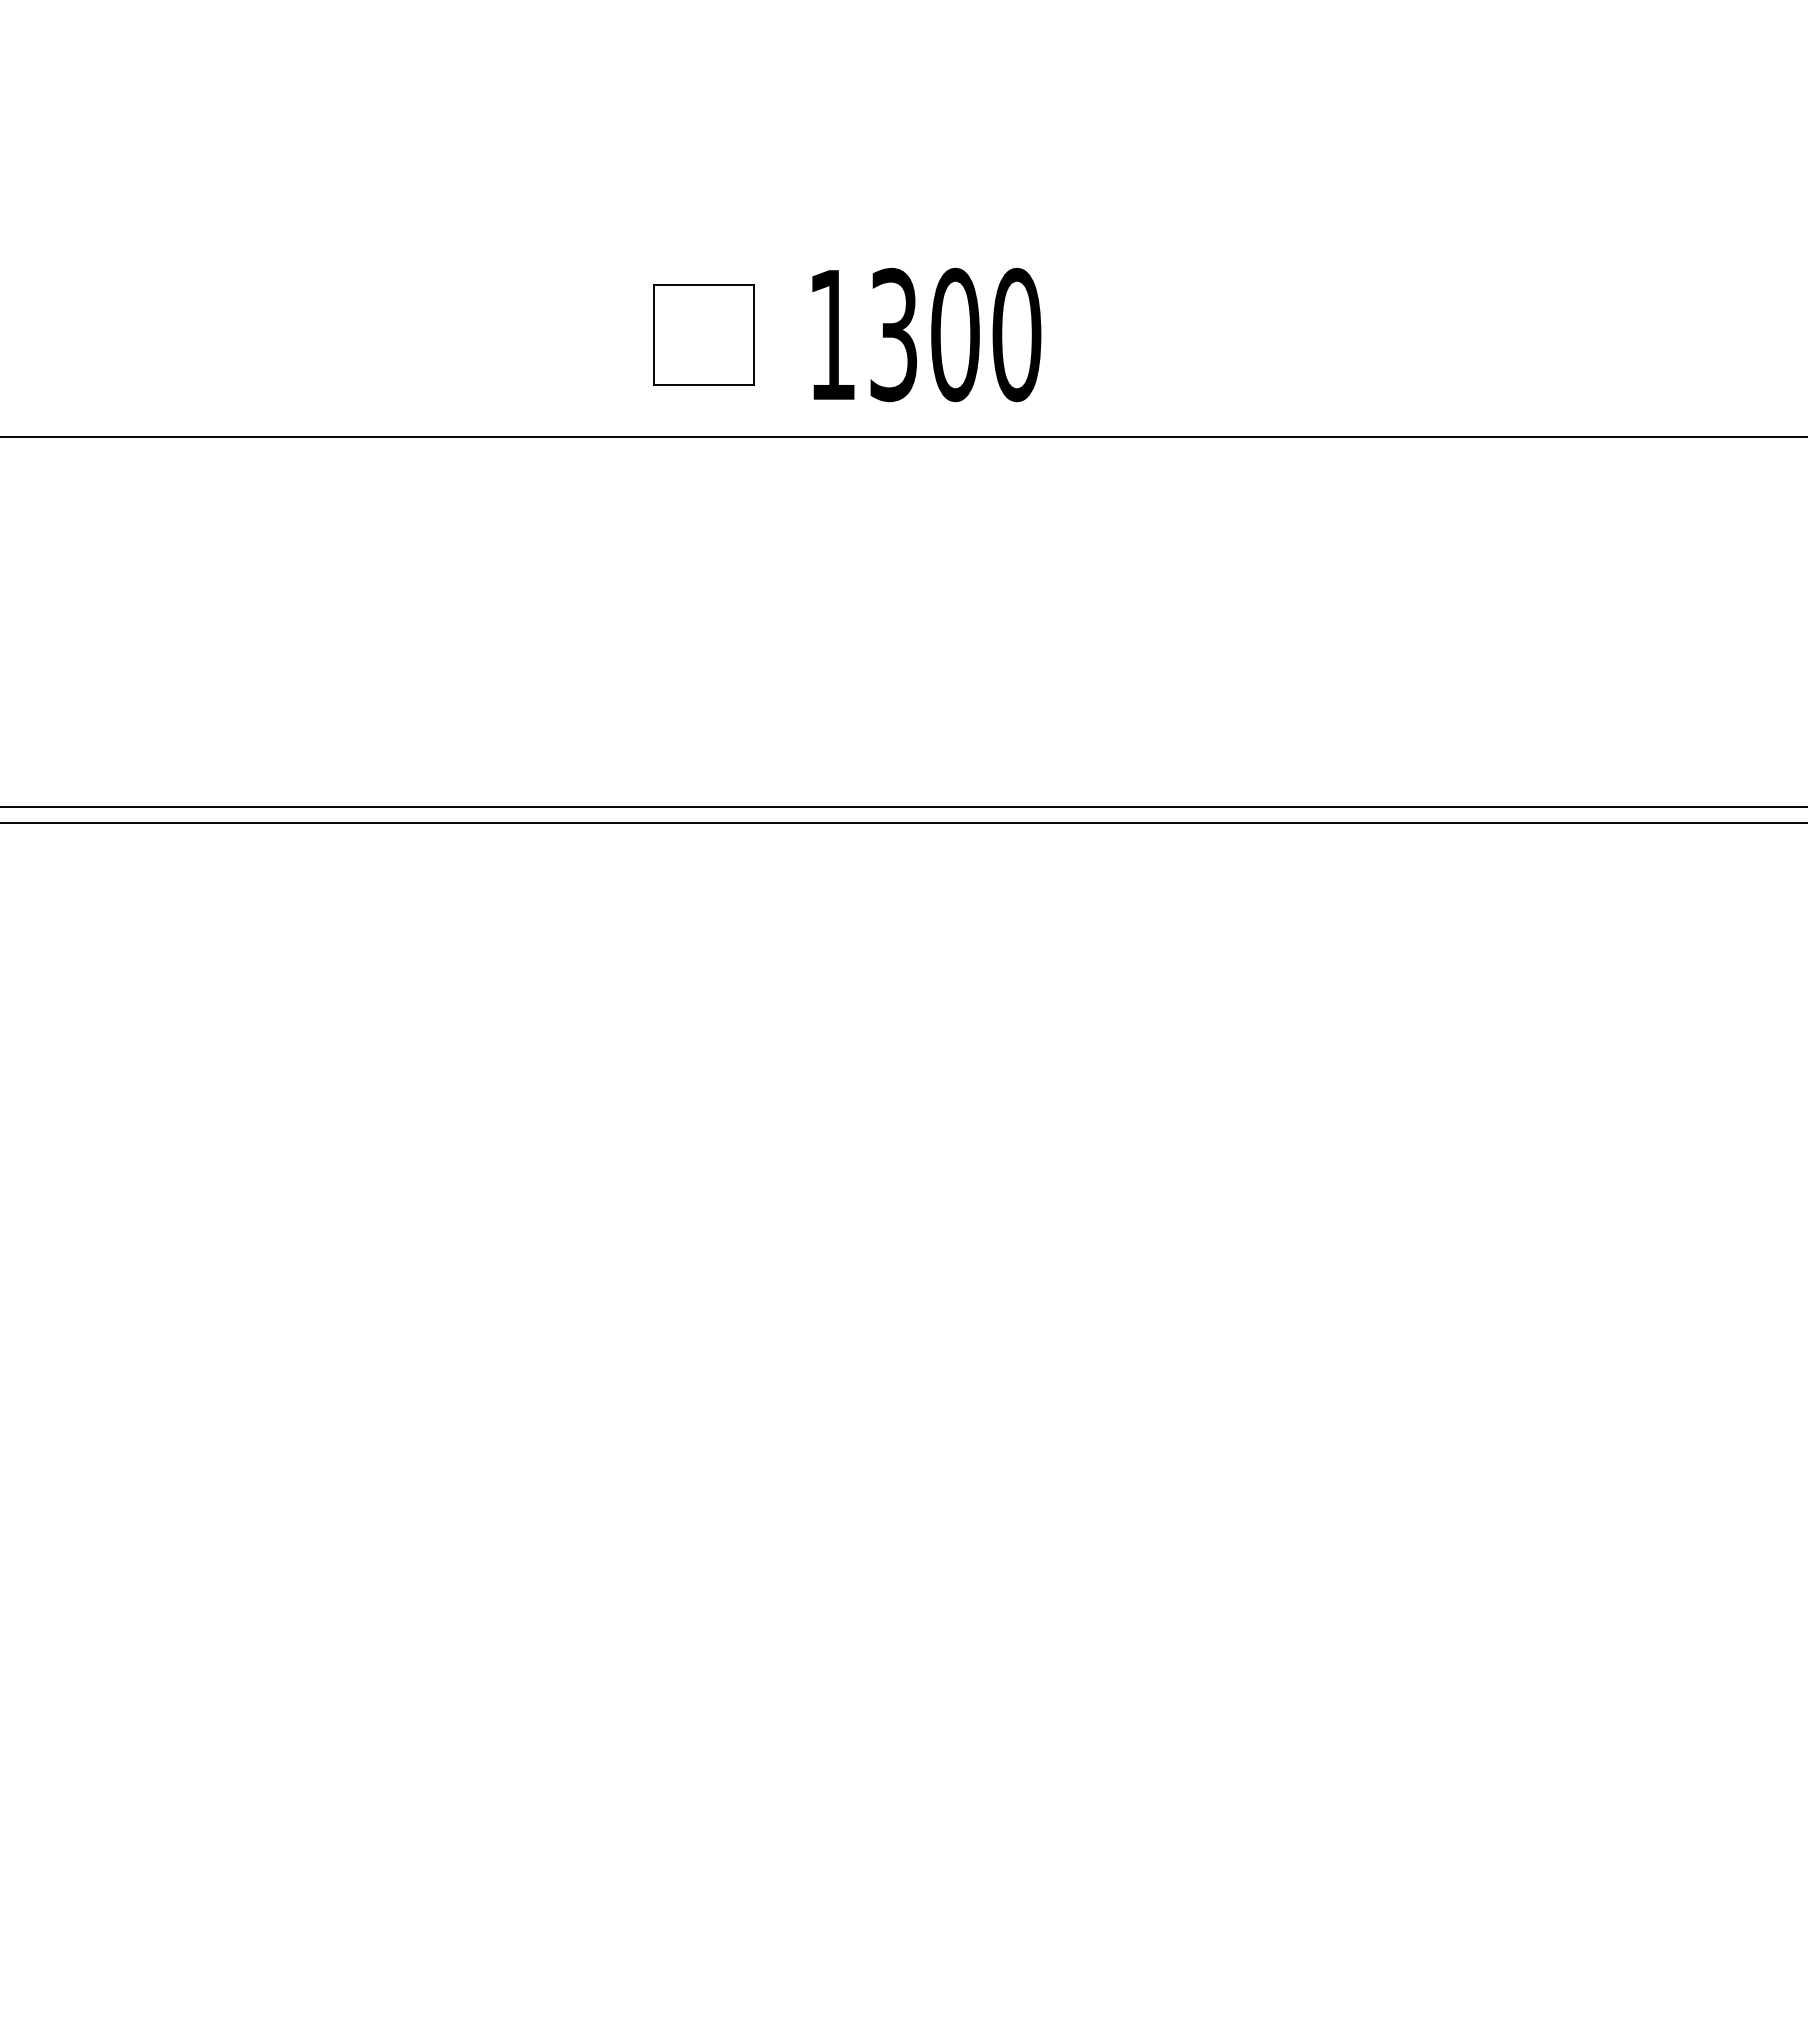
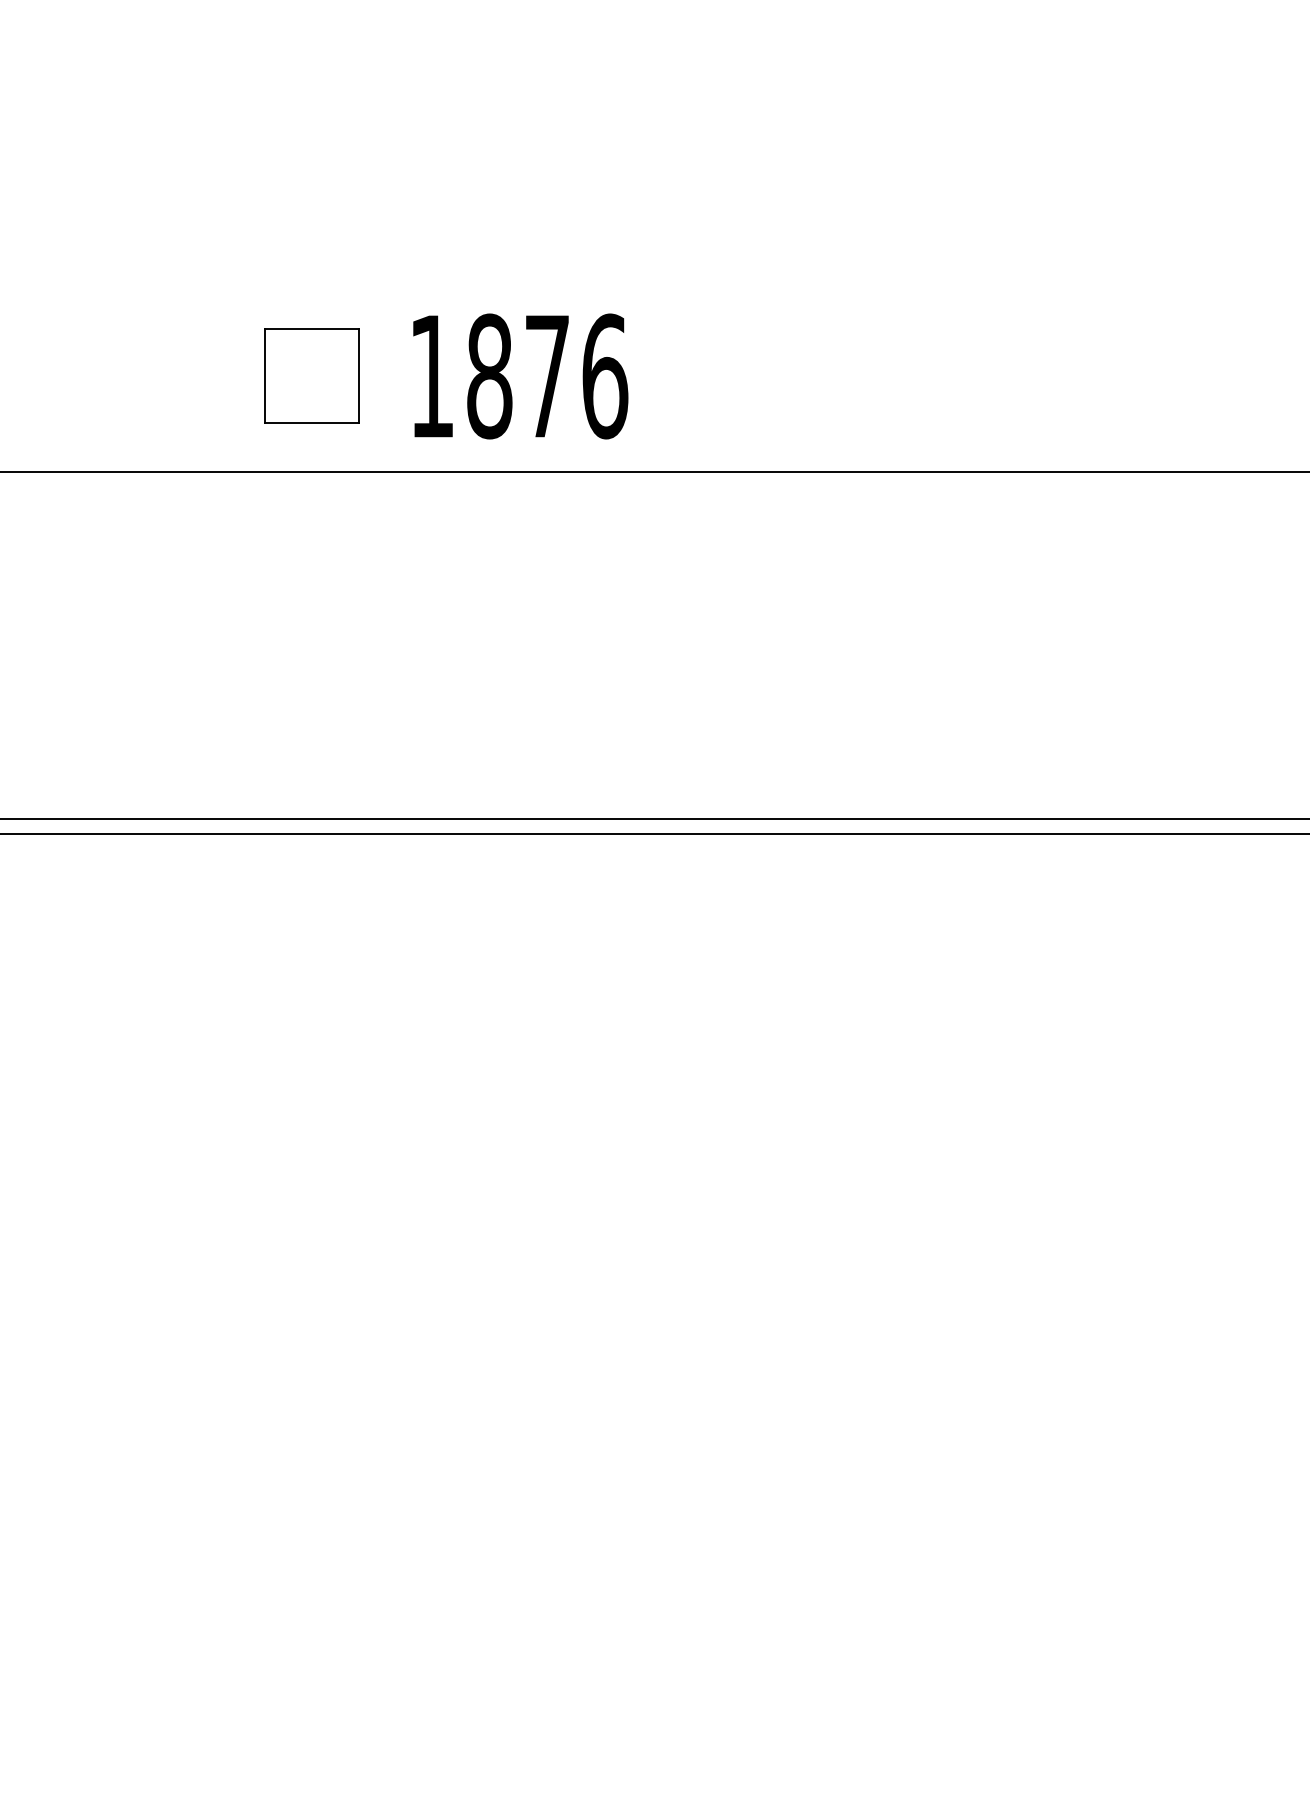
text: (955, 334) -> (547, 376), 1300 -> 1876

